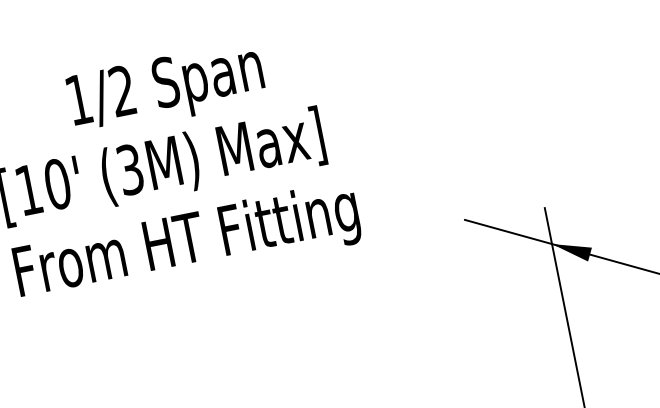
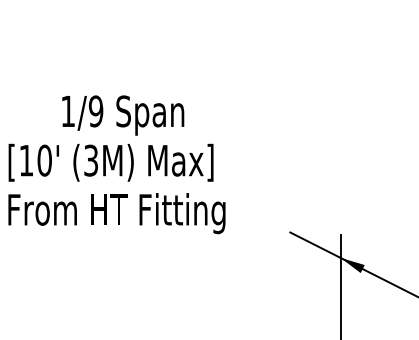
text: (123, 90) -> (96, 111), 1/2 -> 1/9

